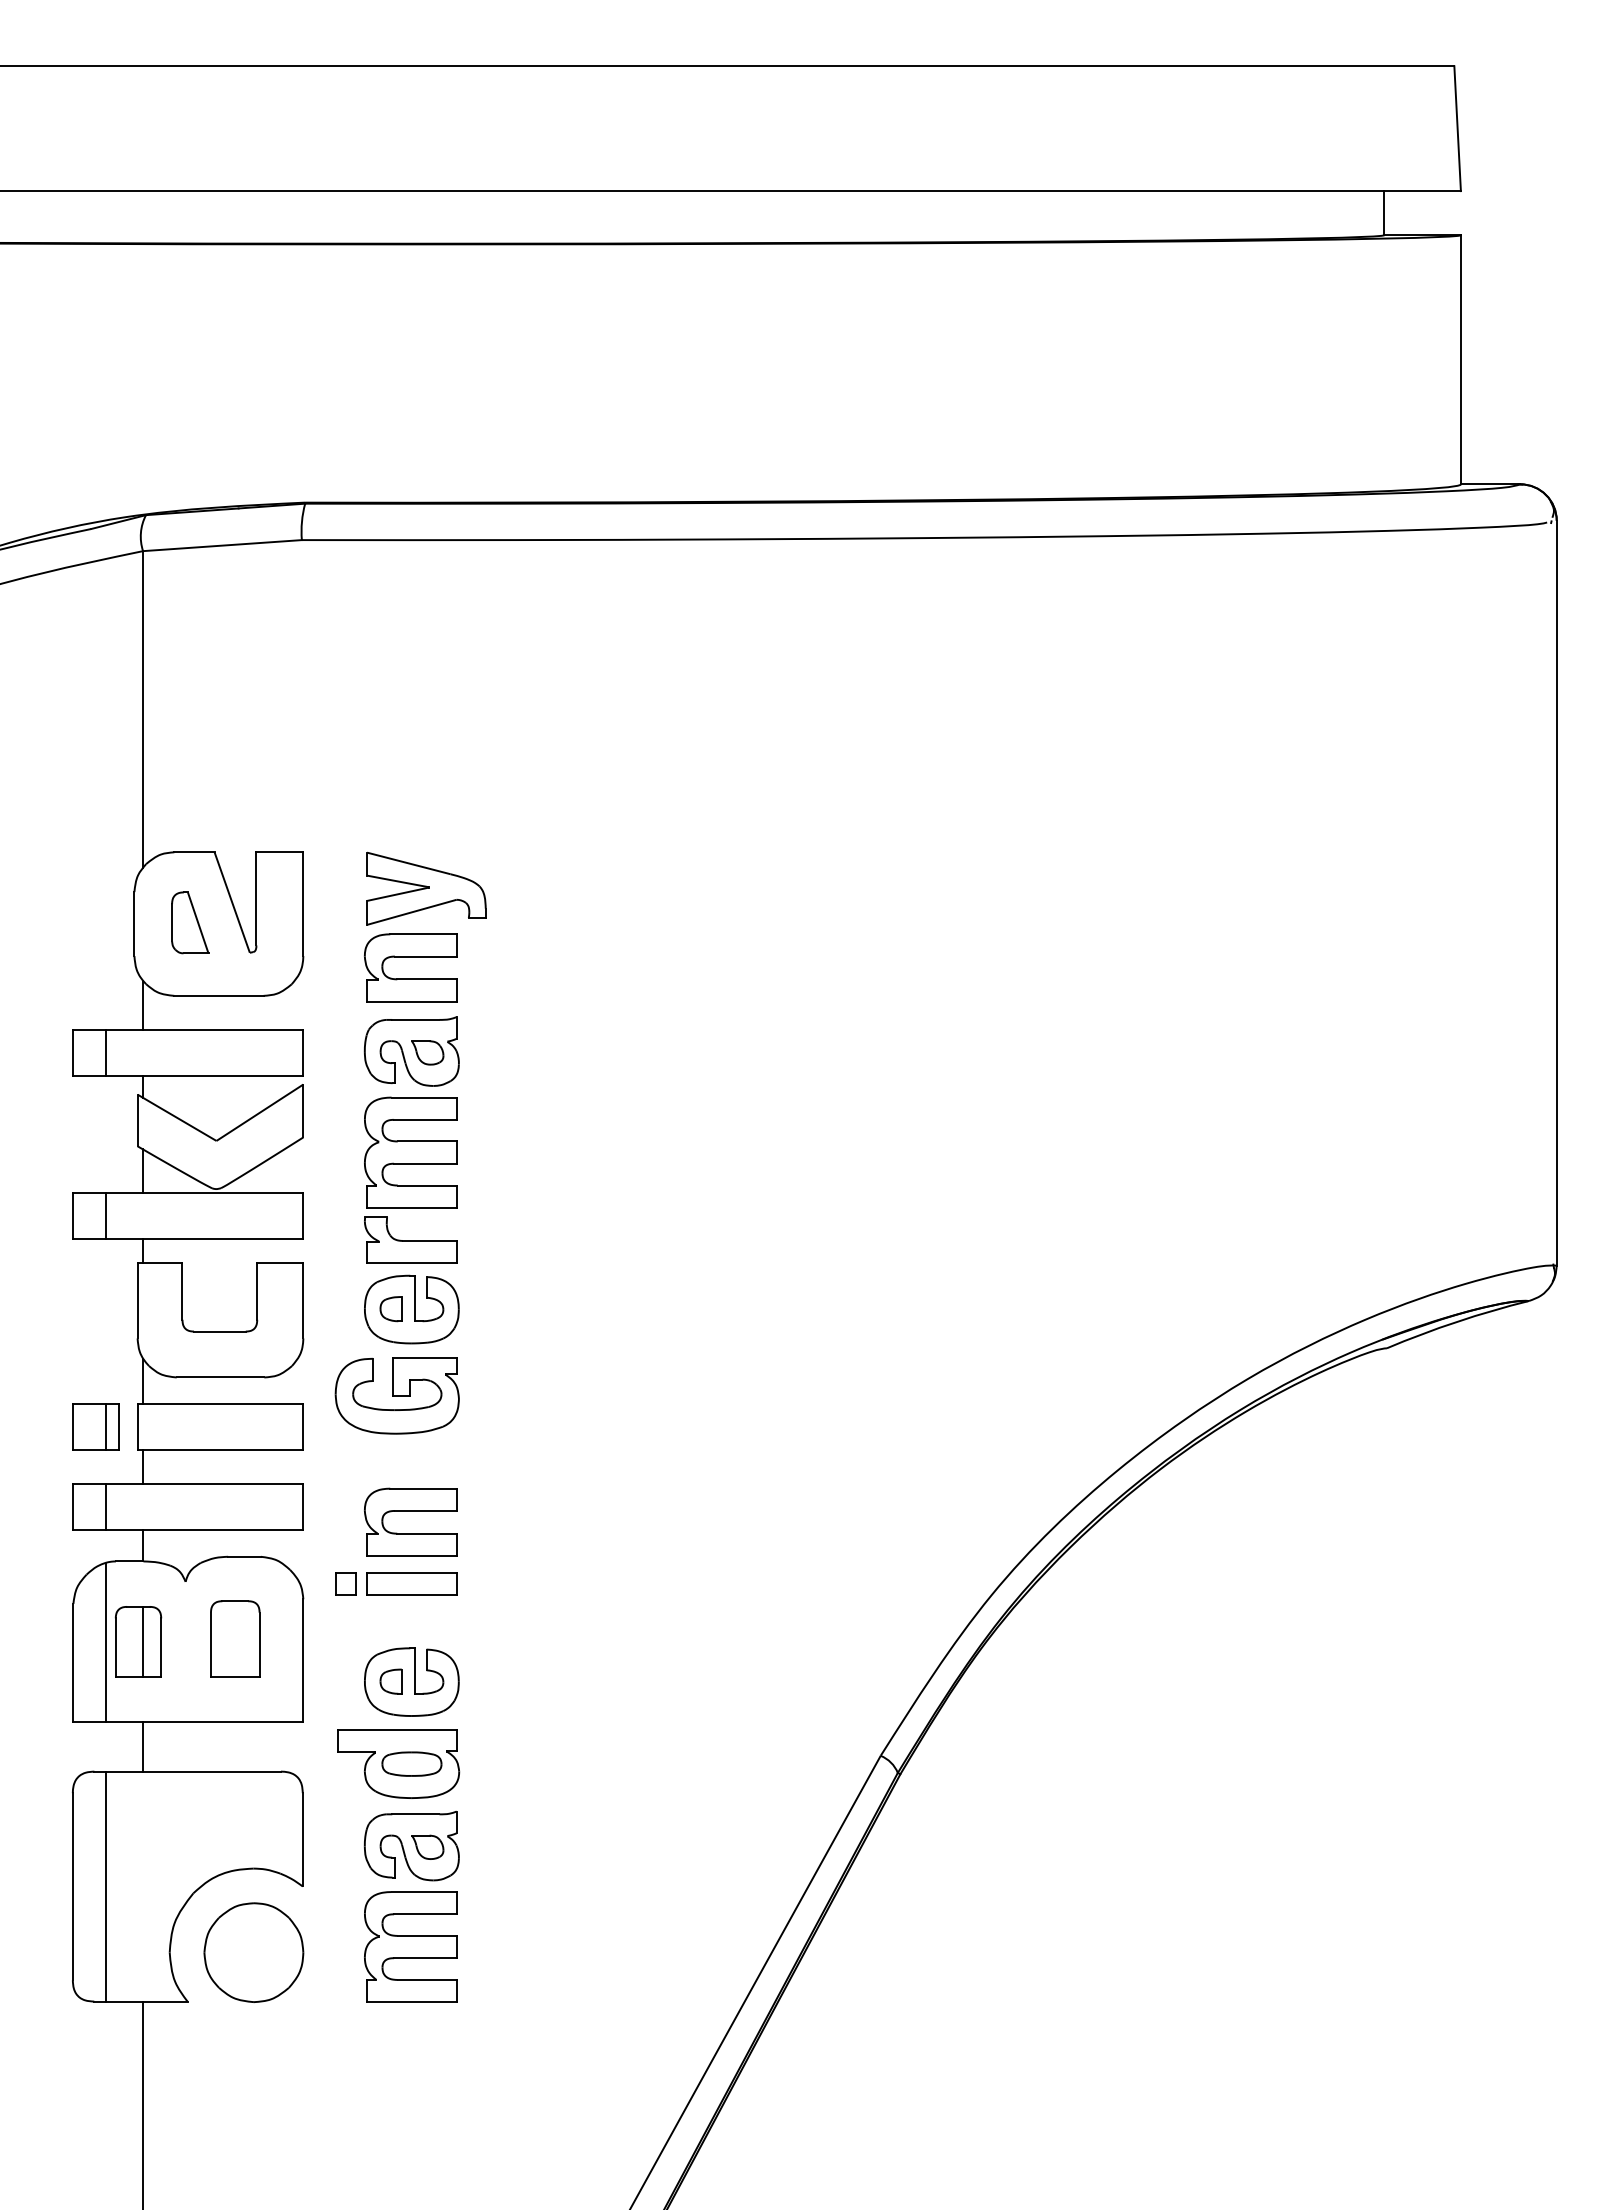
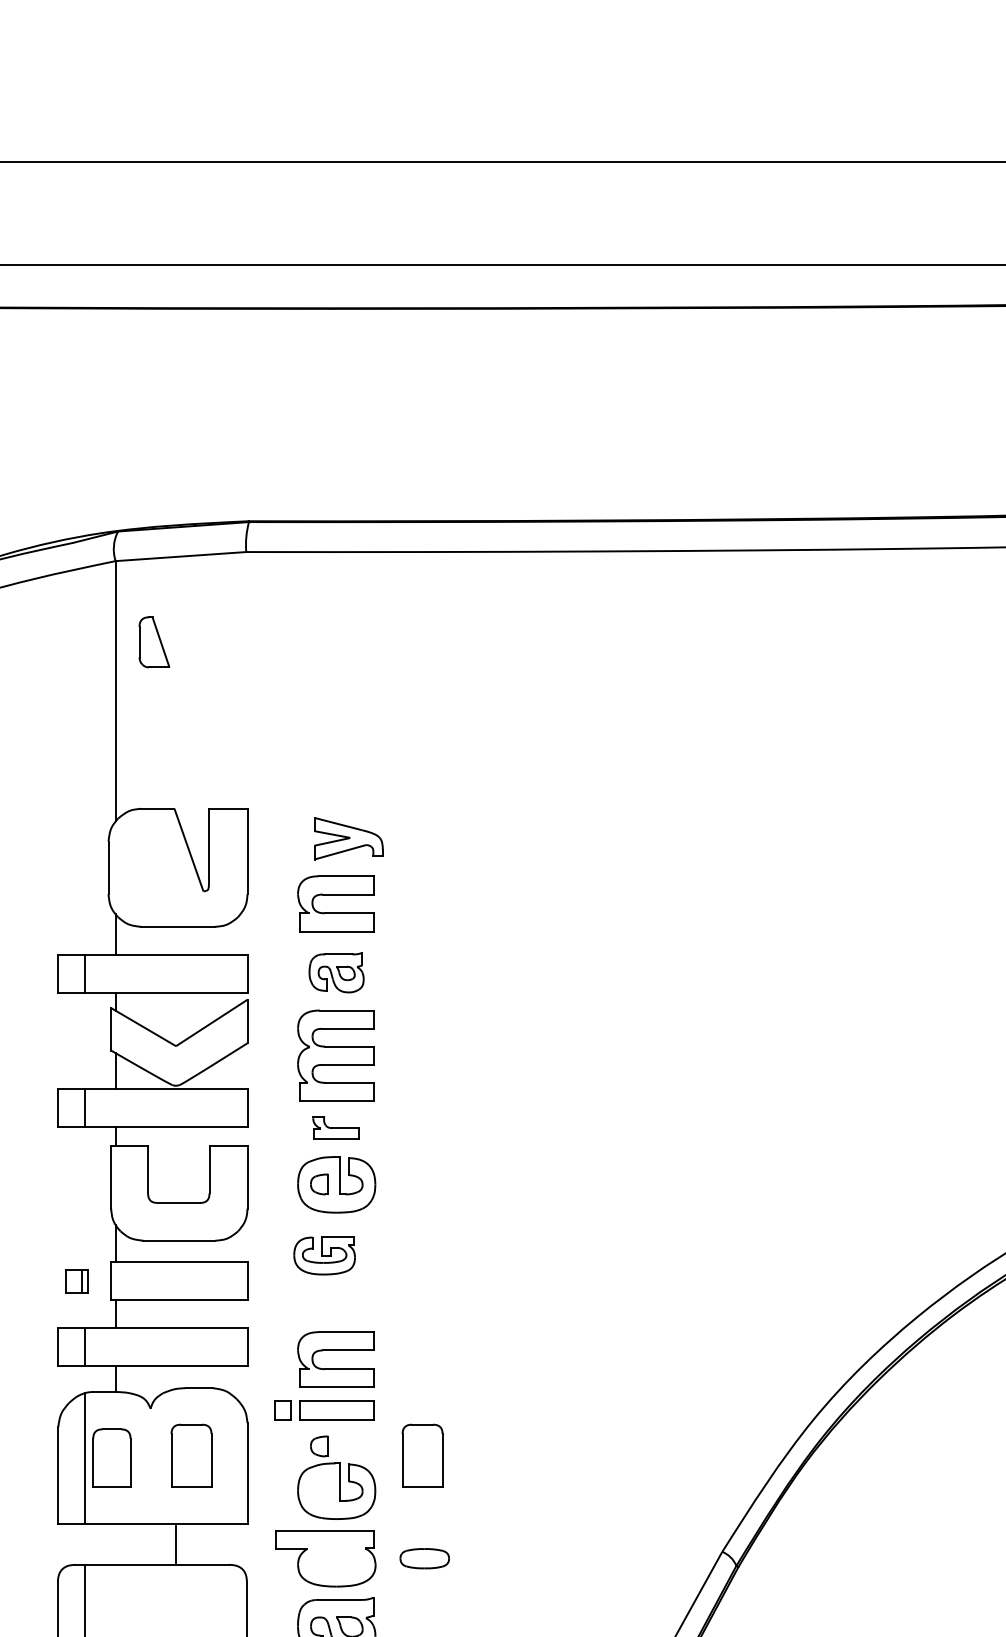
part: (426, 888) -> (348, 838), size x0.7
part: (190, 922) -> (154, 642), moved
part: (411, 1051) -> (336, 972), size x0.7
part: (410, 1239) -> (335, 1127), size x0.6
part: (396, 1395) -> (324, 1255), size x0.6
part: (95, 1426) -> (76, 1281), size x0.6
part: (516, 1638) -> (422, 1455), added
line: (143, 1641) -> (116, 1457), removed
part: (390, 1681) -> (319, 1446), moved
line: (143, 1746) -> (176, 1544), moved
part: (411, 1763) -> (424, 1558), moved

